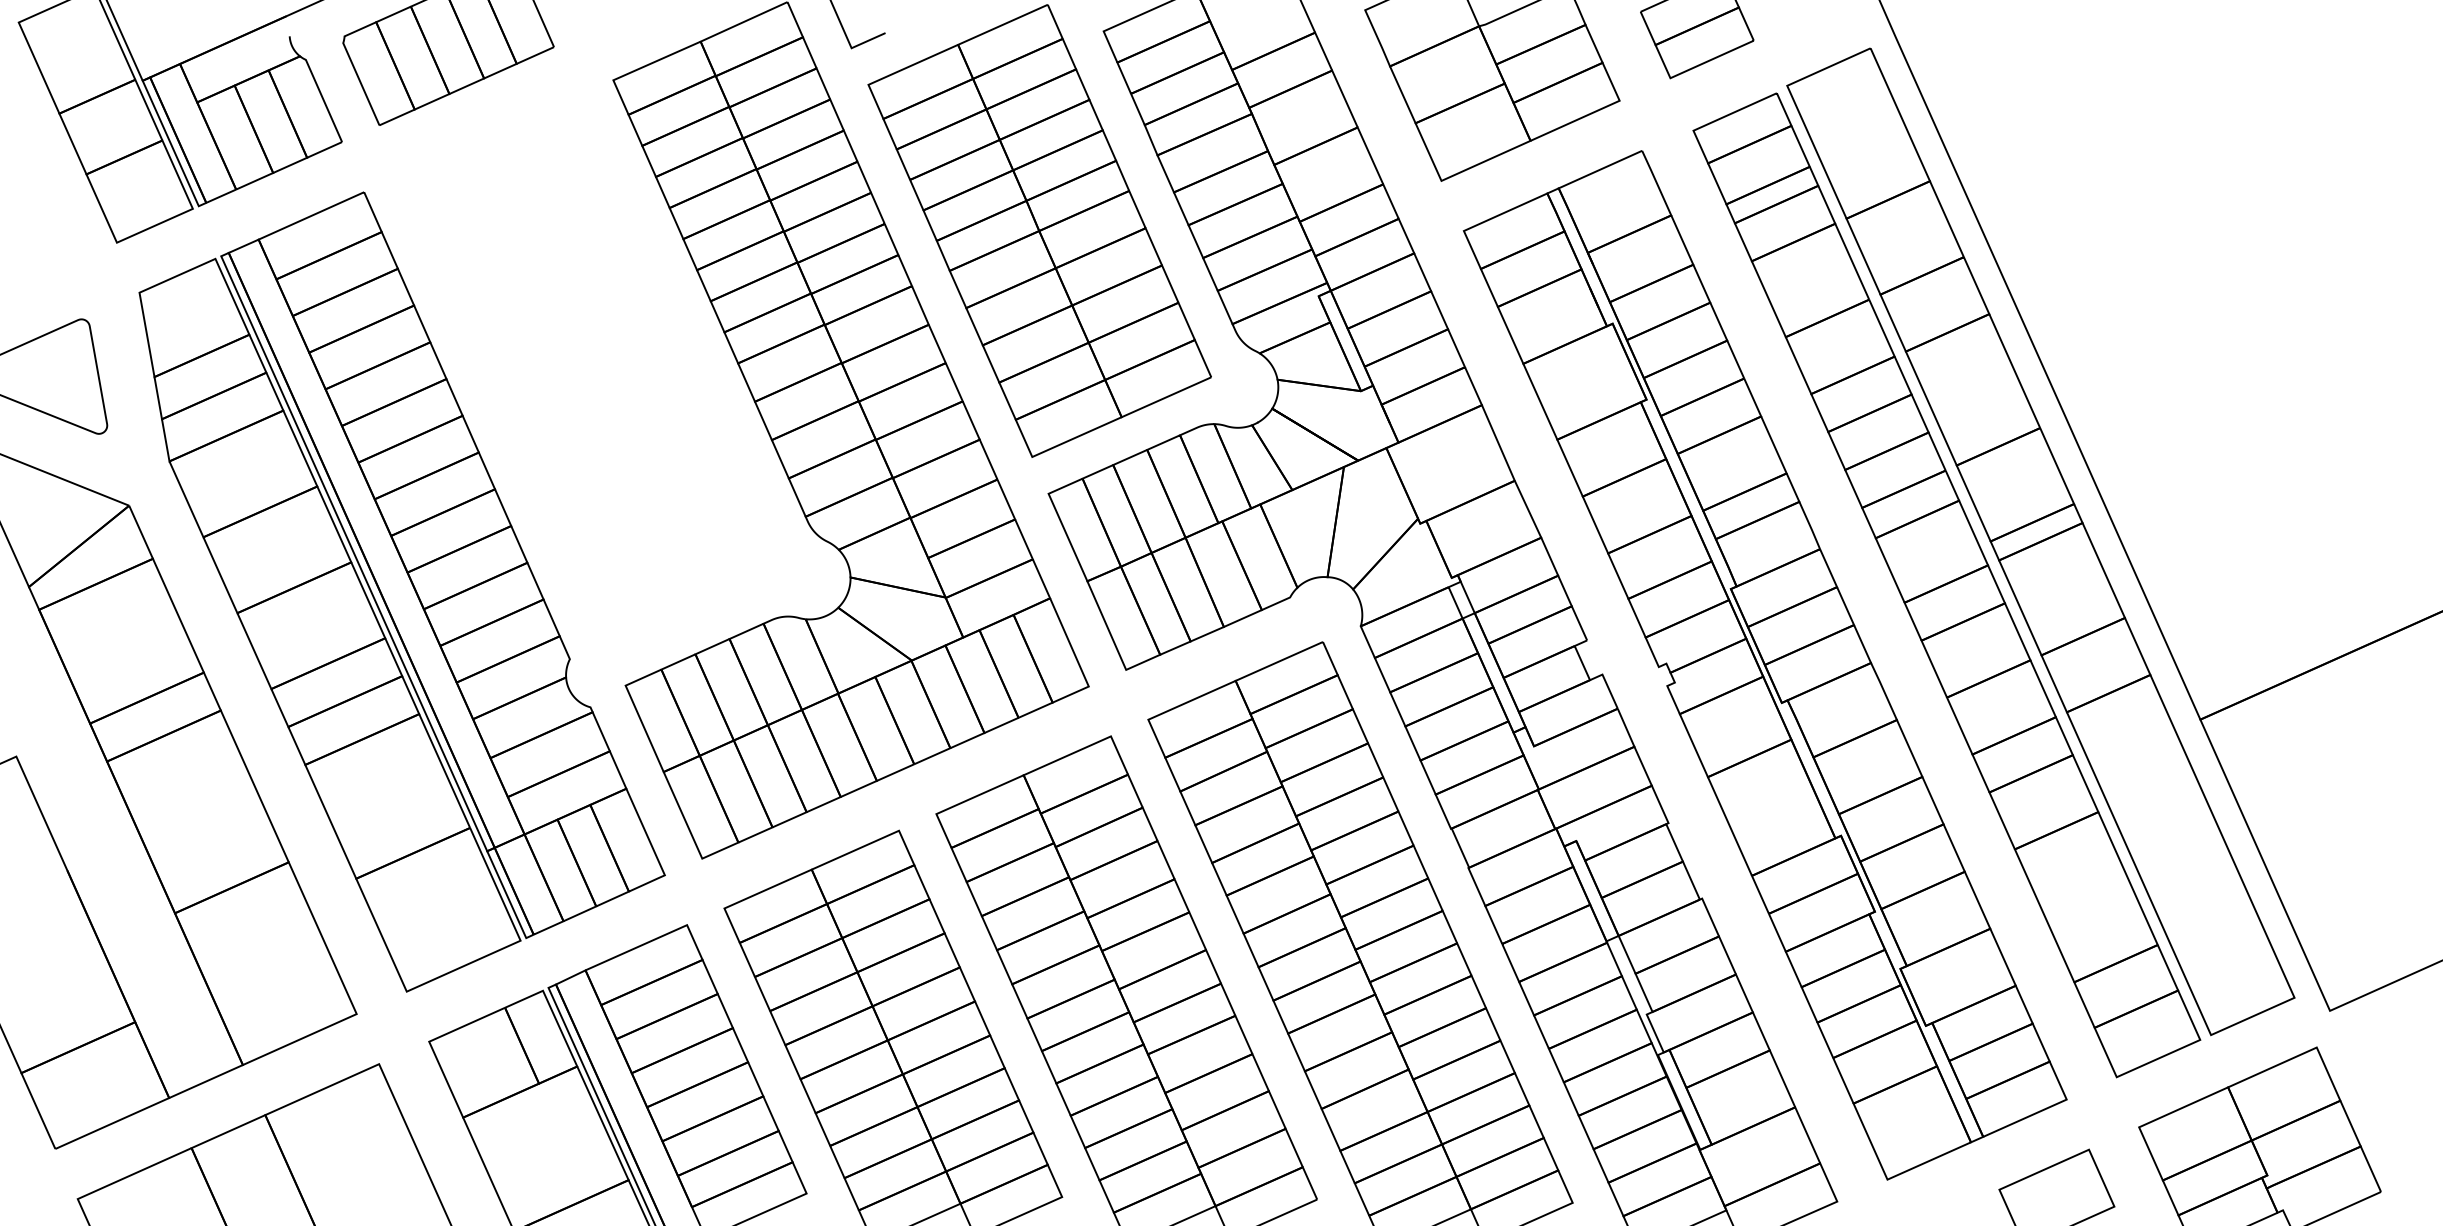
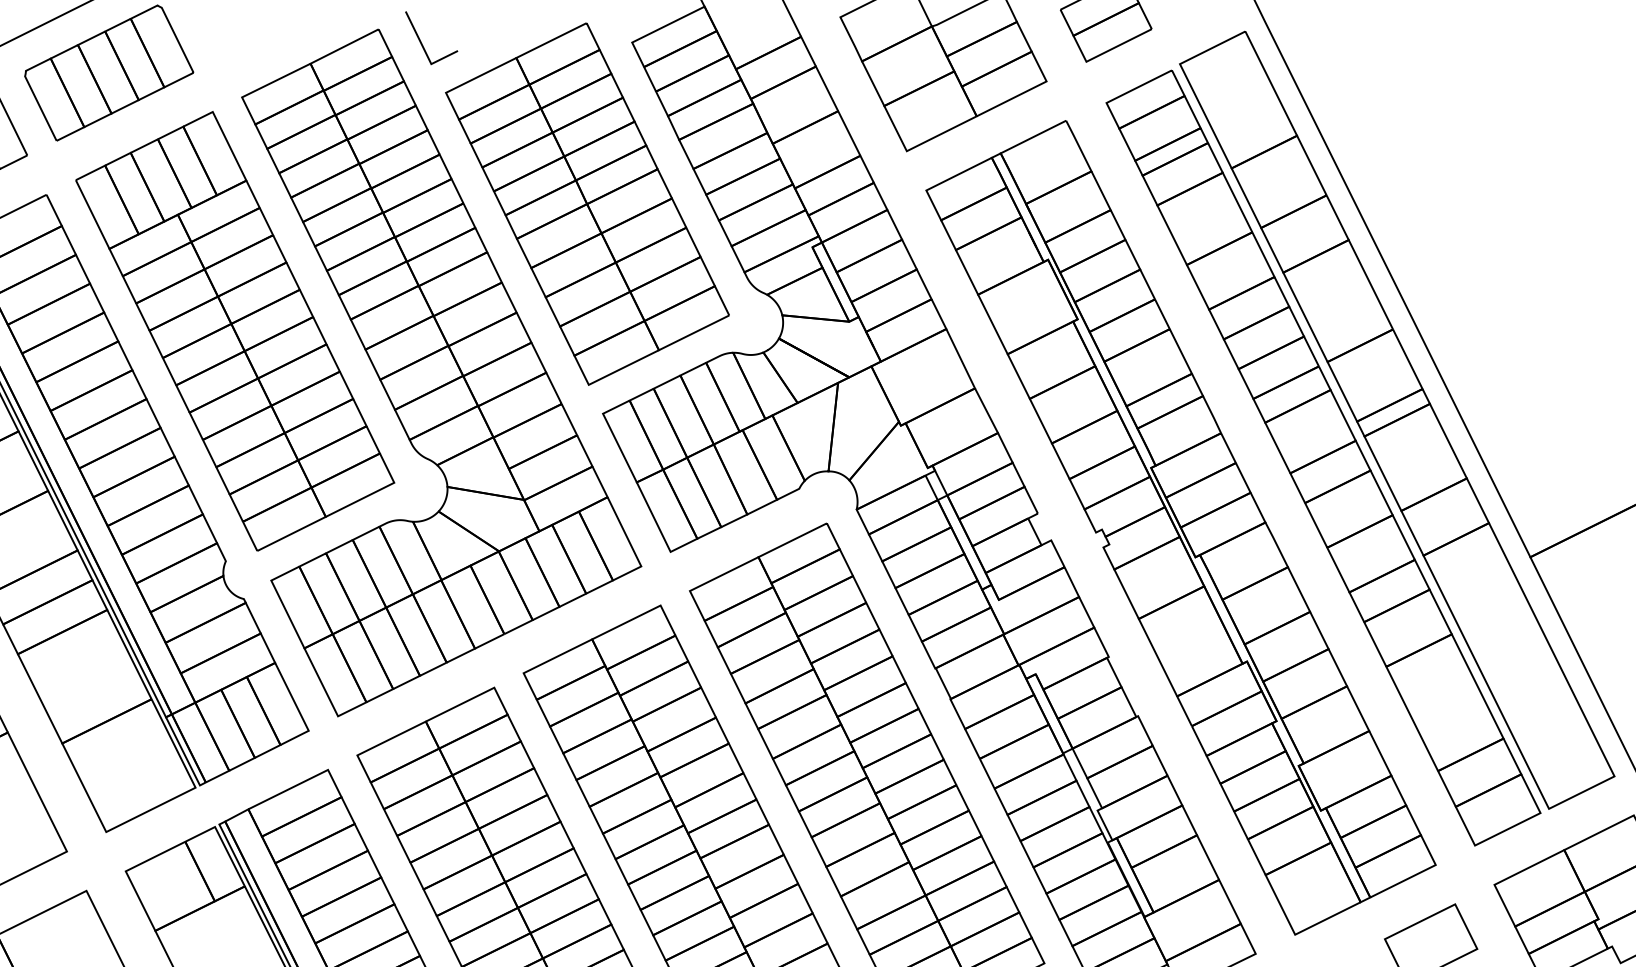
part: (593, 372) -> (235, 331), added

